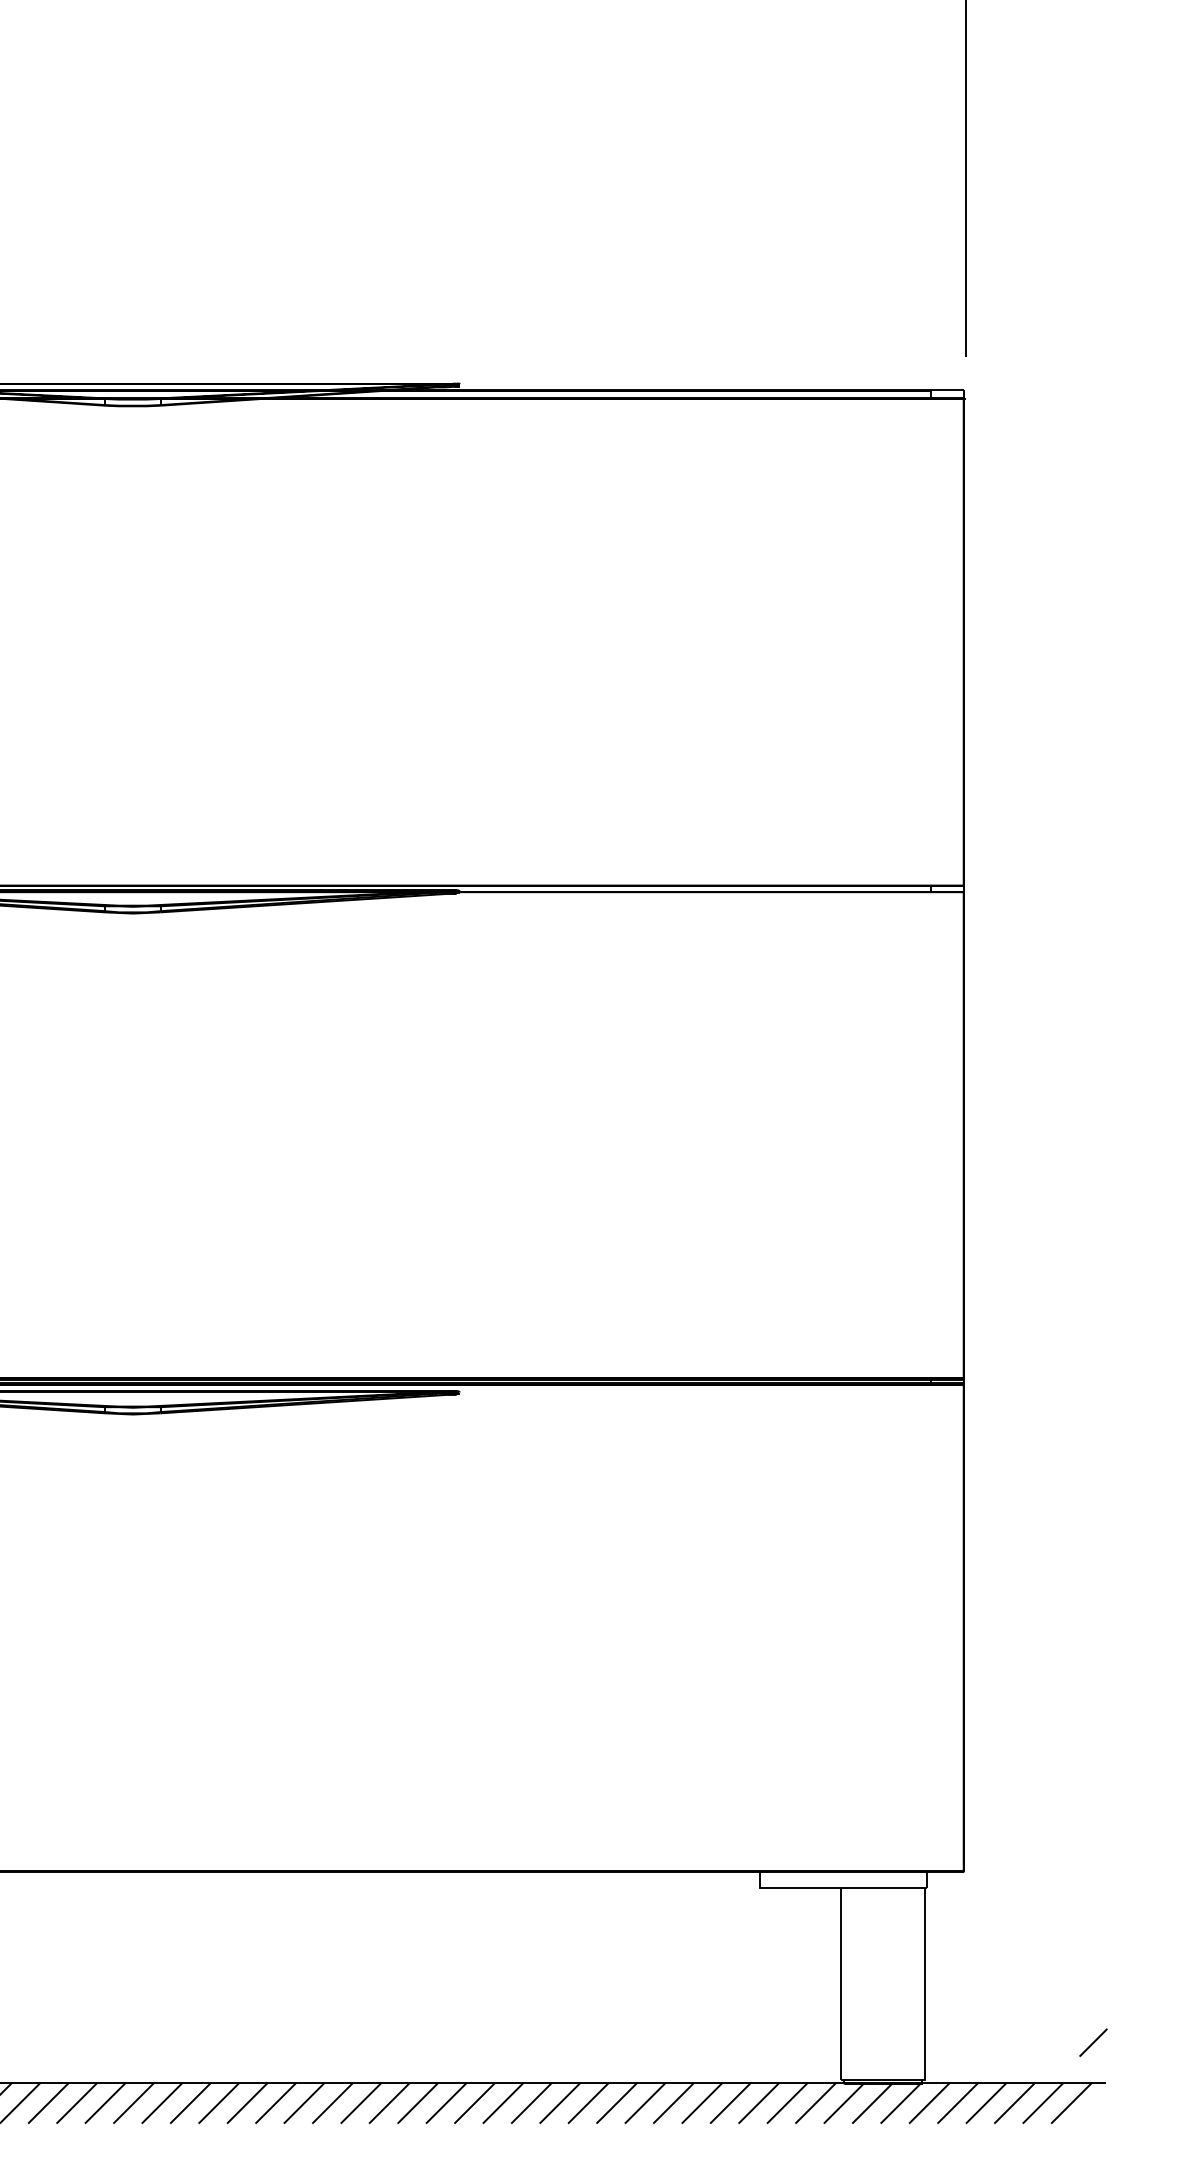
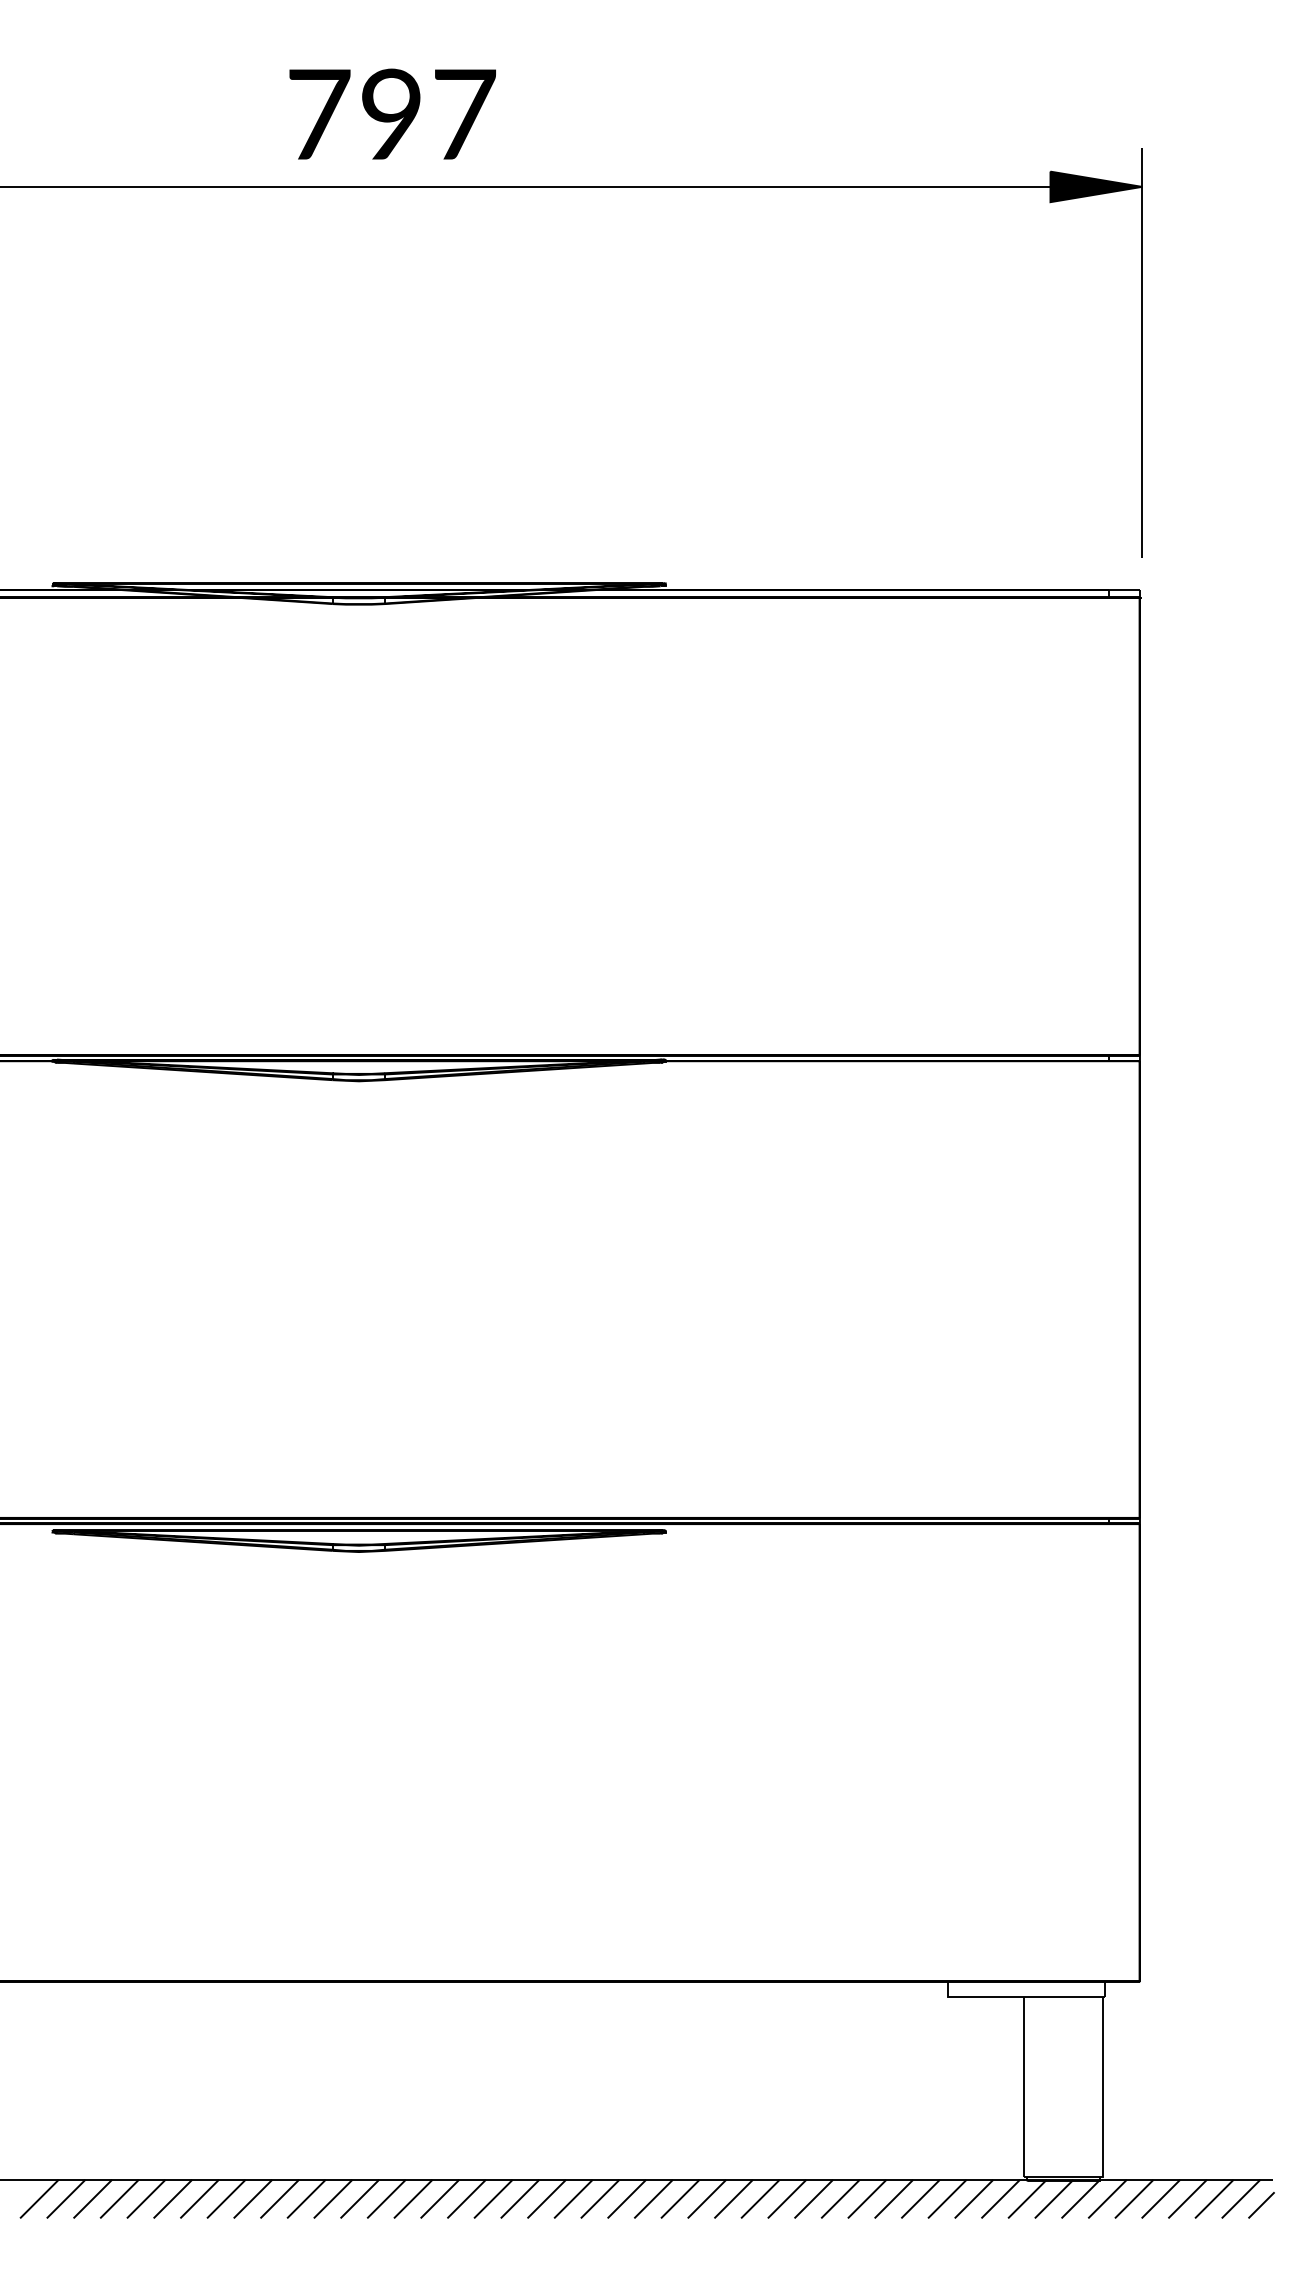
line: (1093, 2042) -> (1261, 2205), moved

